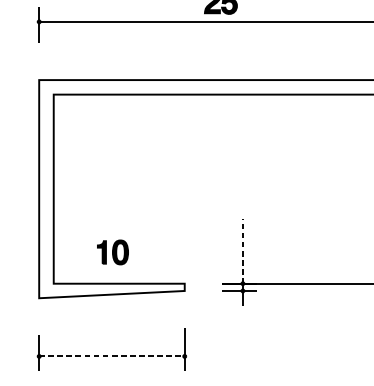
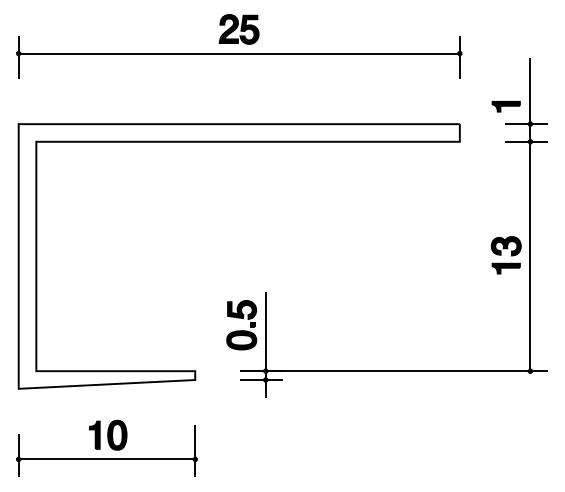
part: (222, 246) -> (241, 325), added
line: (242, 250) -> (265, 331), dashed -> solid
part: (113, 251) -> (108, 434), moved
line: (112, 356) -> (107, 459), dashed -> solid

